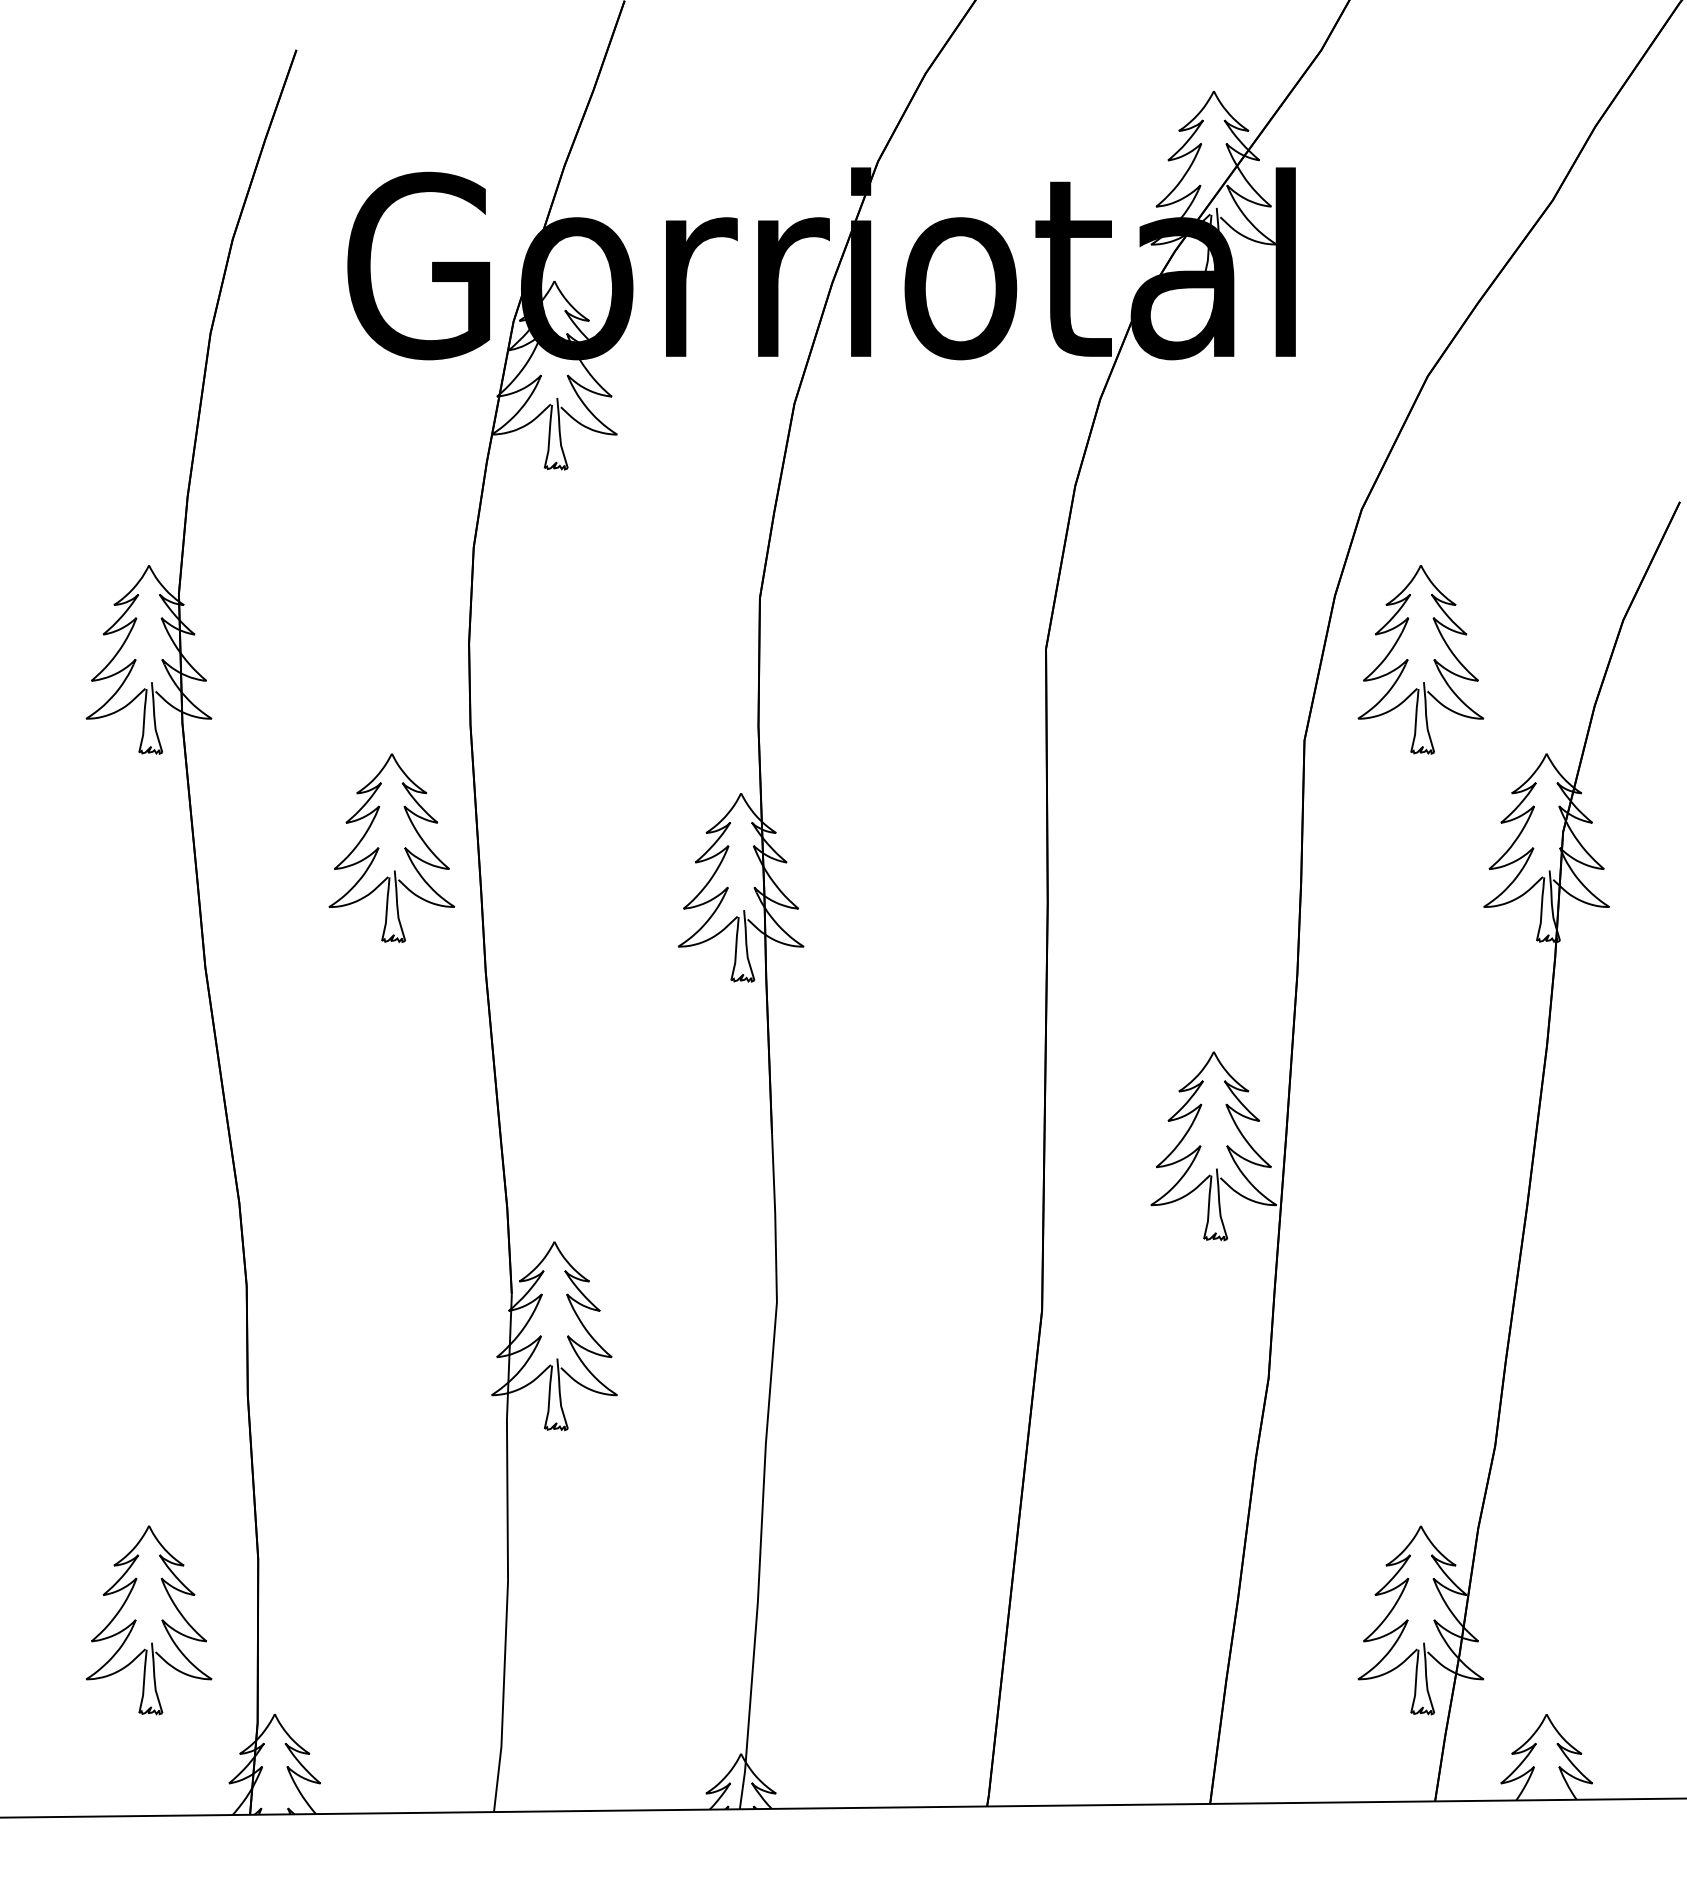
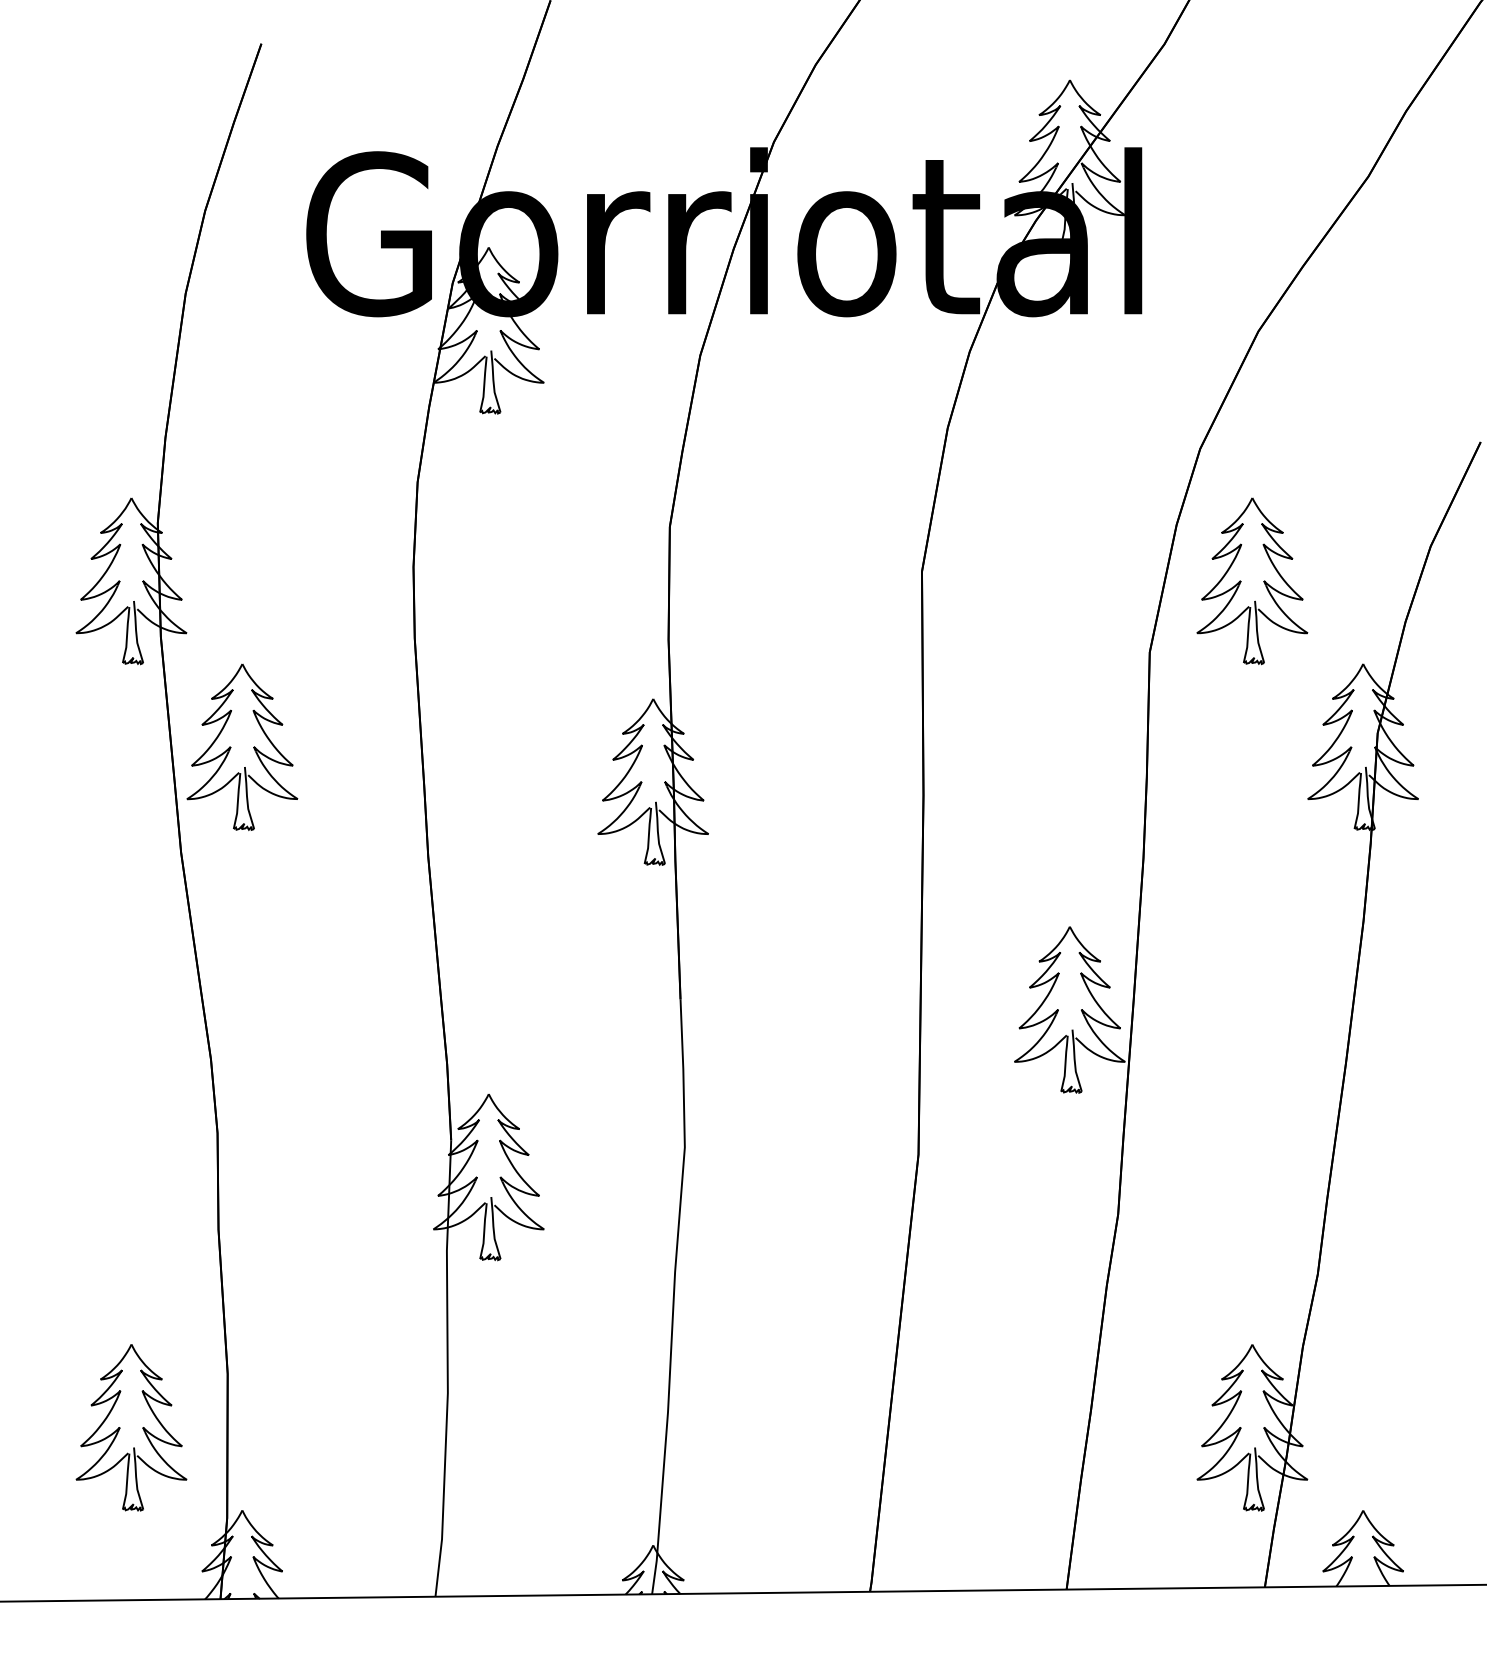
part: (379, 848) -> (231, 747), moved

